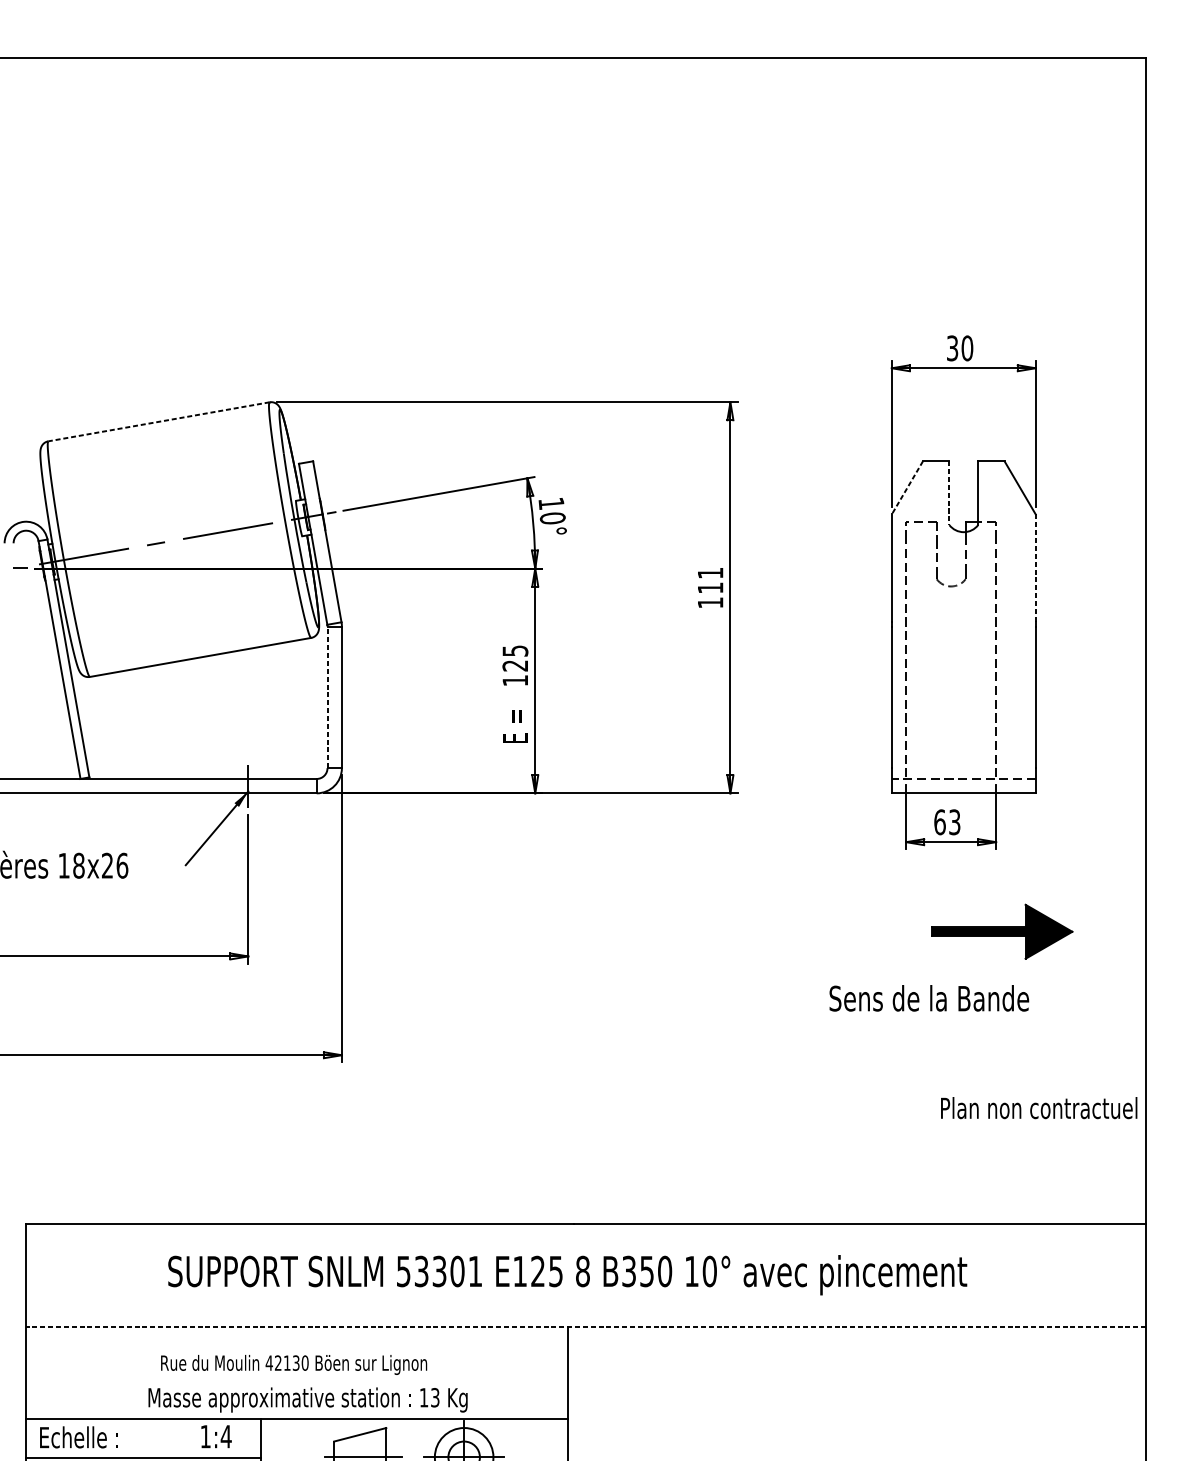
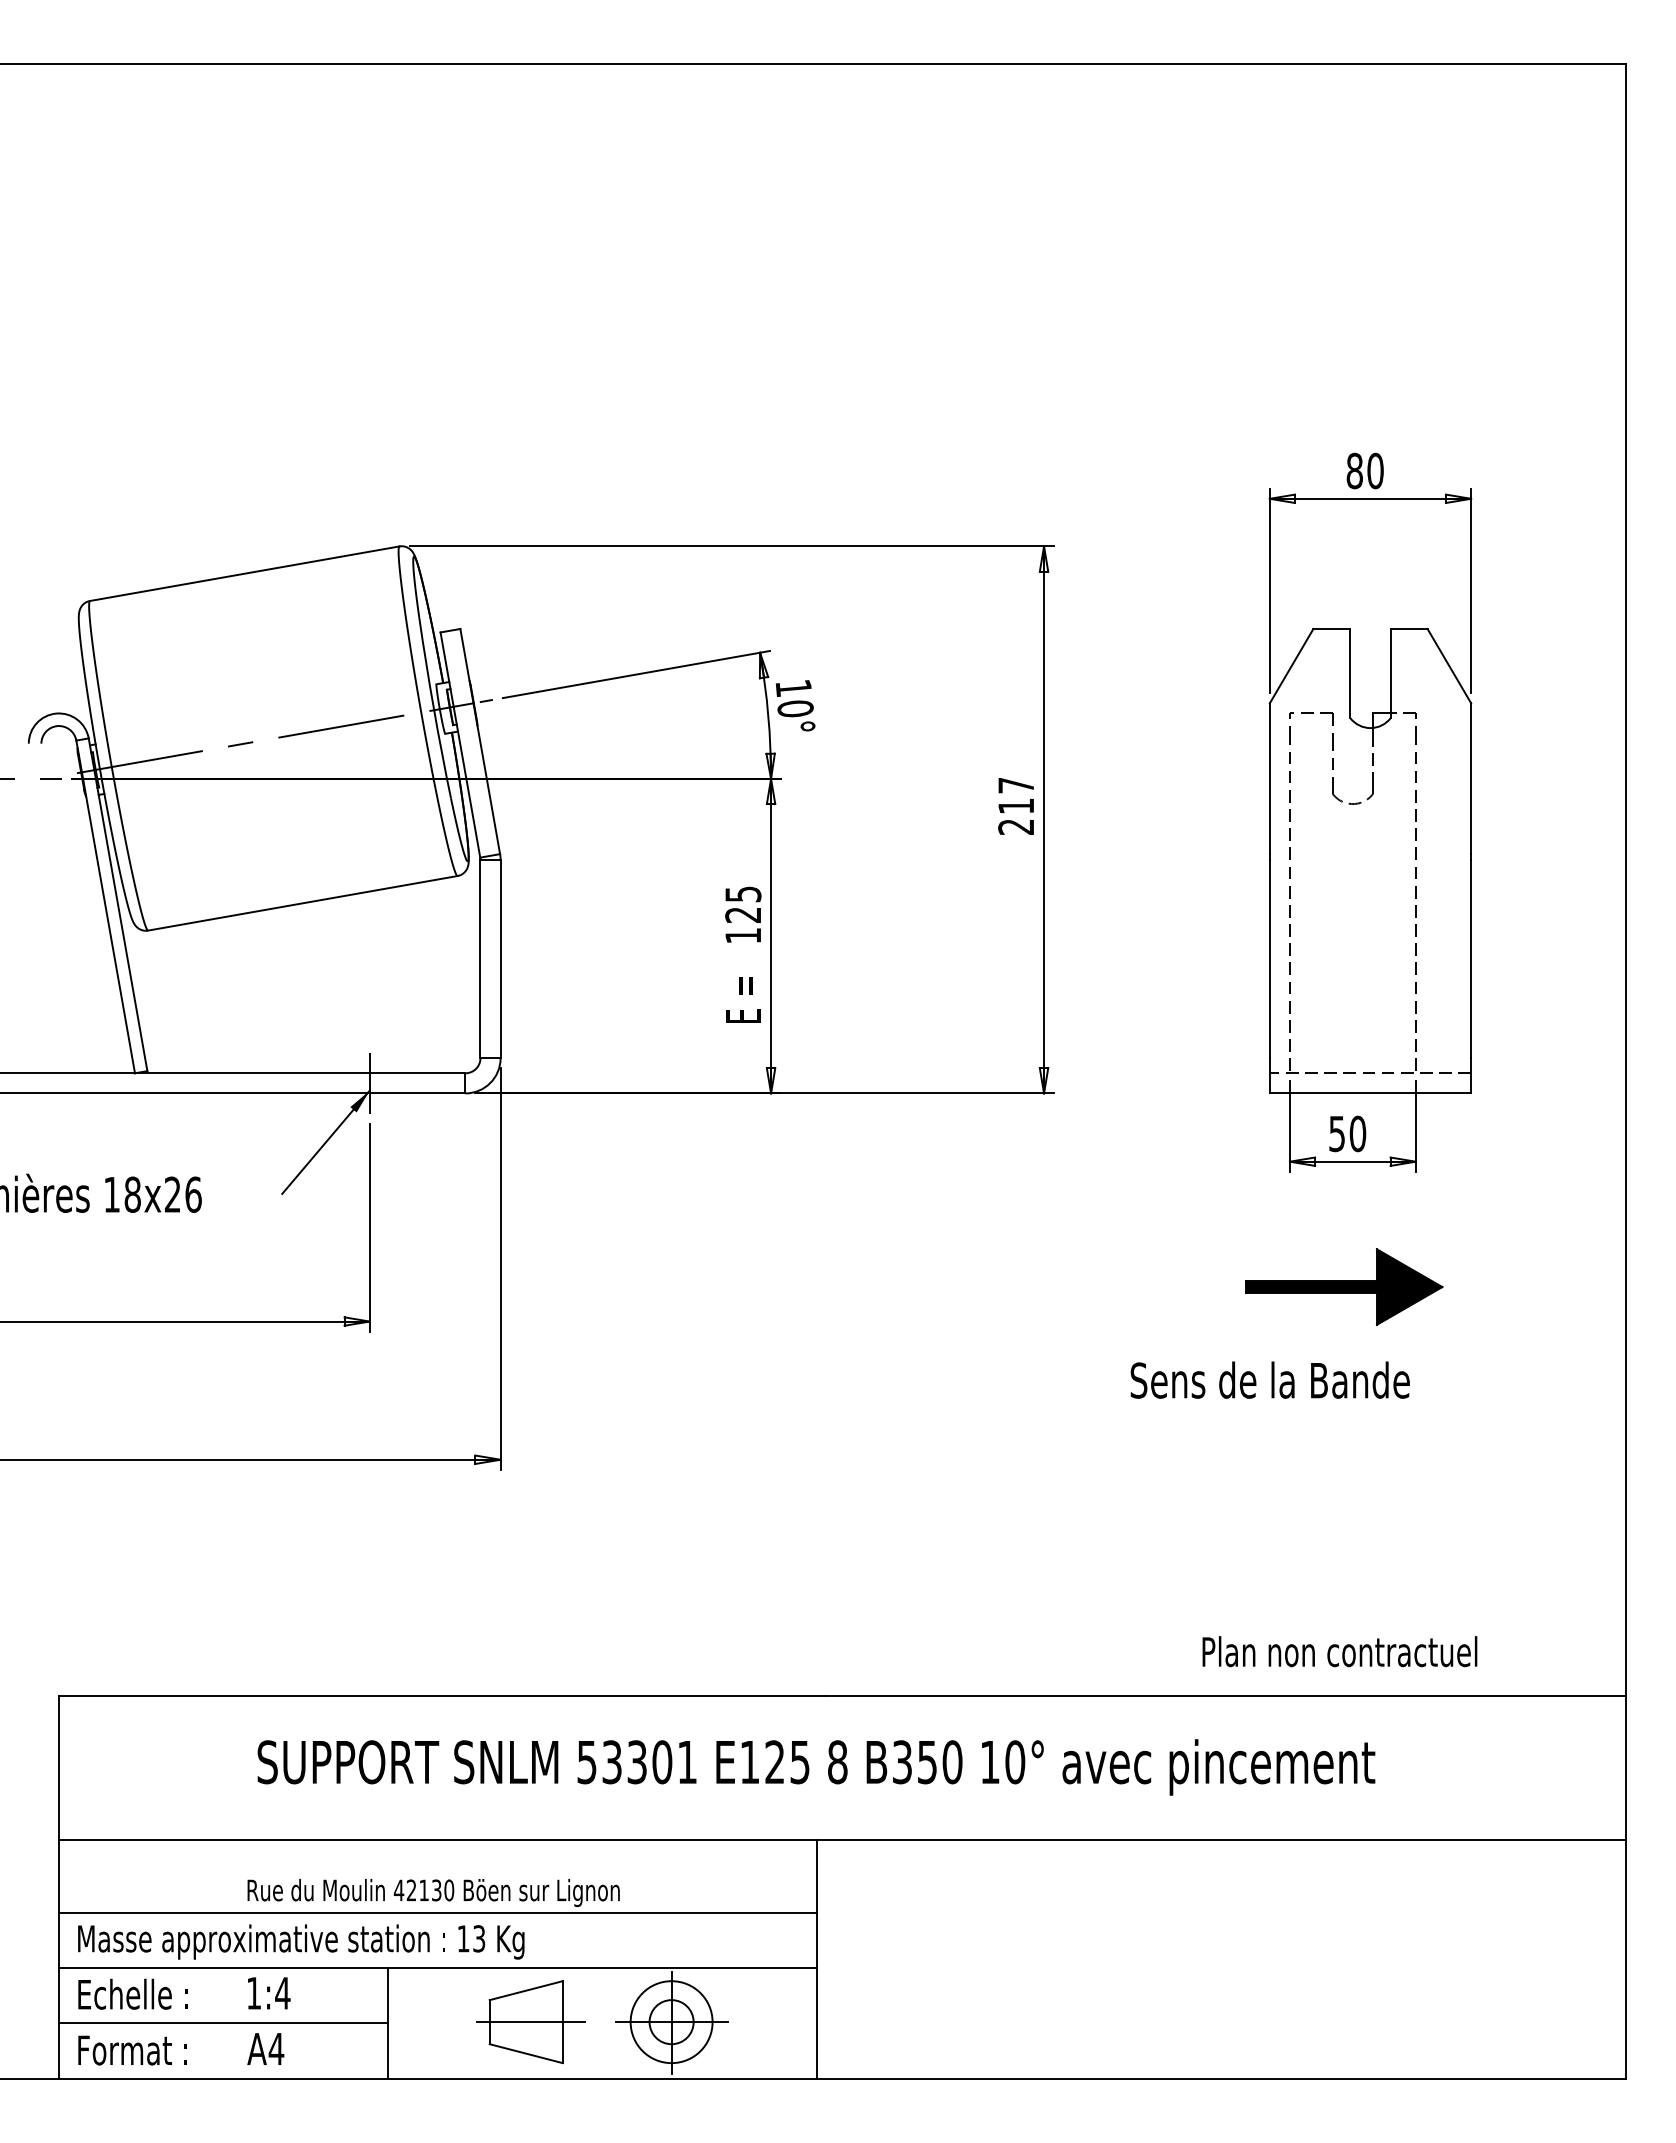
text: (952, 348) -> (1354, 471), 30 -> 80
line: (158, 421) -> (244, 573), dashed -> solid
line: (907, 488) -> (1291, 666), dashed -> solid
line: (949, 493) -> (1350, 673), dashed -> solid
line: (1035, 568) -> (1471, 779), dashed -> solid
text: (710, 588) -> (1015, 806), 111 -> 217
line: (327, 697) -> (480, 959), dashed -> solid
text: (947, 822) -> (1347, 1133), 63 -> 50
part: (1002, 931) -> (1344, 1286), moved
text: (928, 997) -> (1269, 1379), moved
text: (1038, 1107) -> (1339, 1651), moved
line: (585, 1326) -> (841, 1839), dashed -> solid
line: (297, 1378) -> (438, 1912), added
text: (308, 1399) -> (301, 1941), moved
text: (216, 1436) -> (269, 1993), moved

